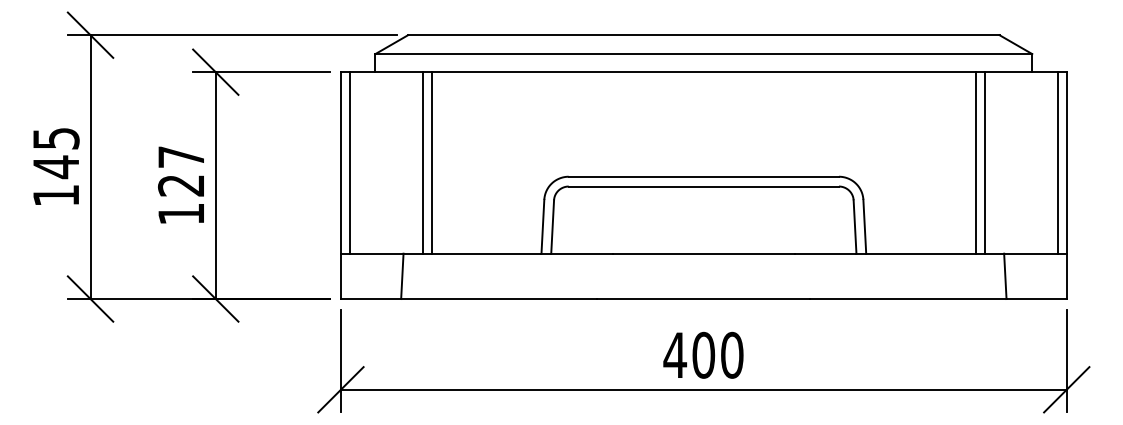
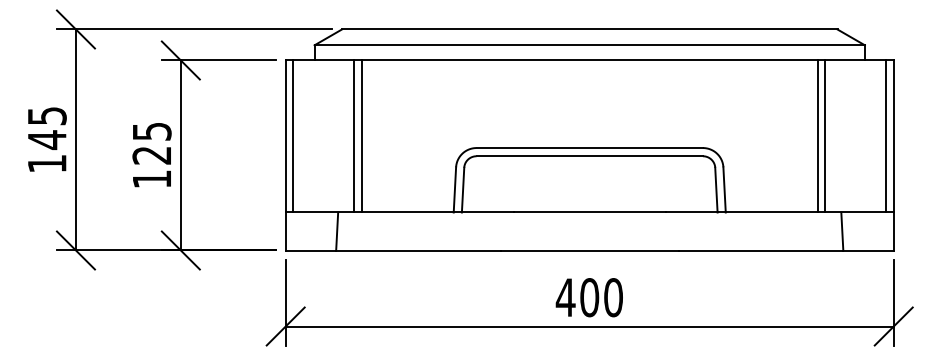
text: (181, 156) -> (152, 131), 127 -> 125

